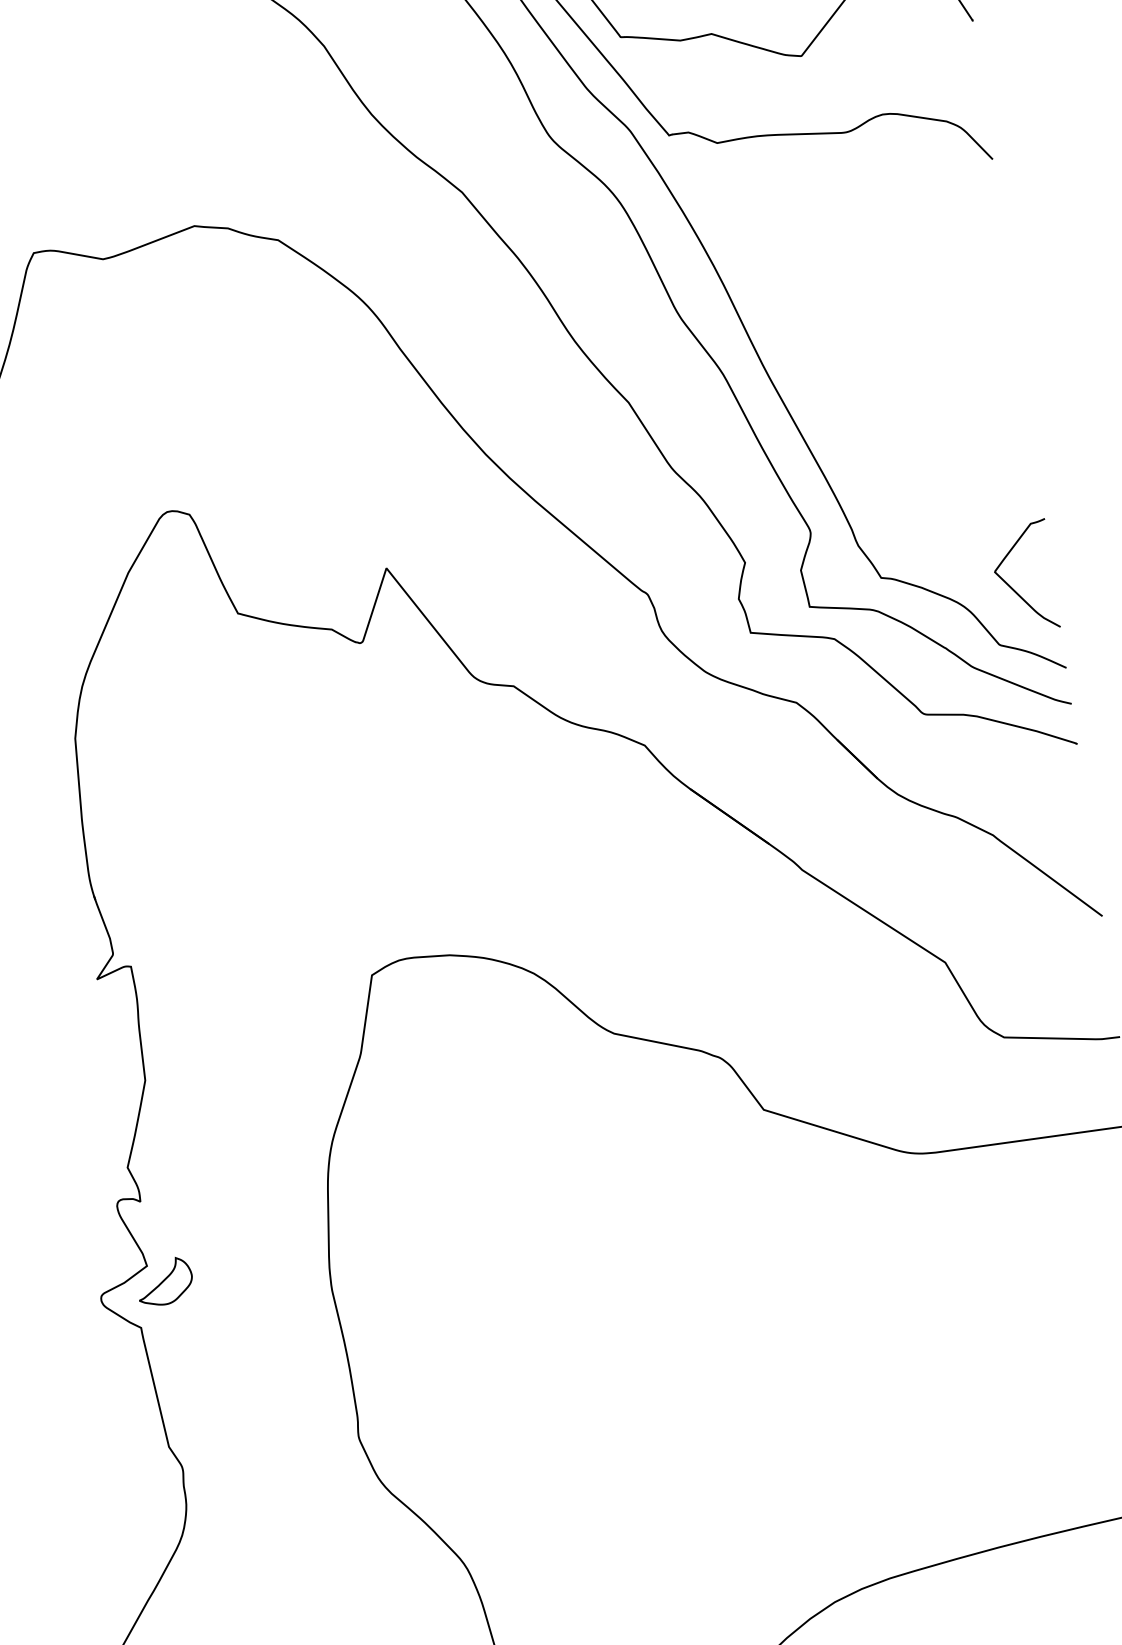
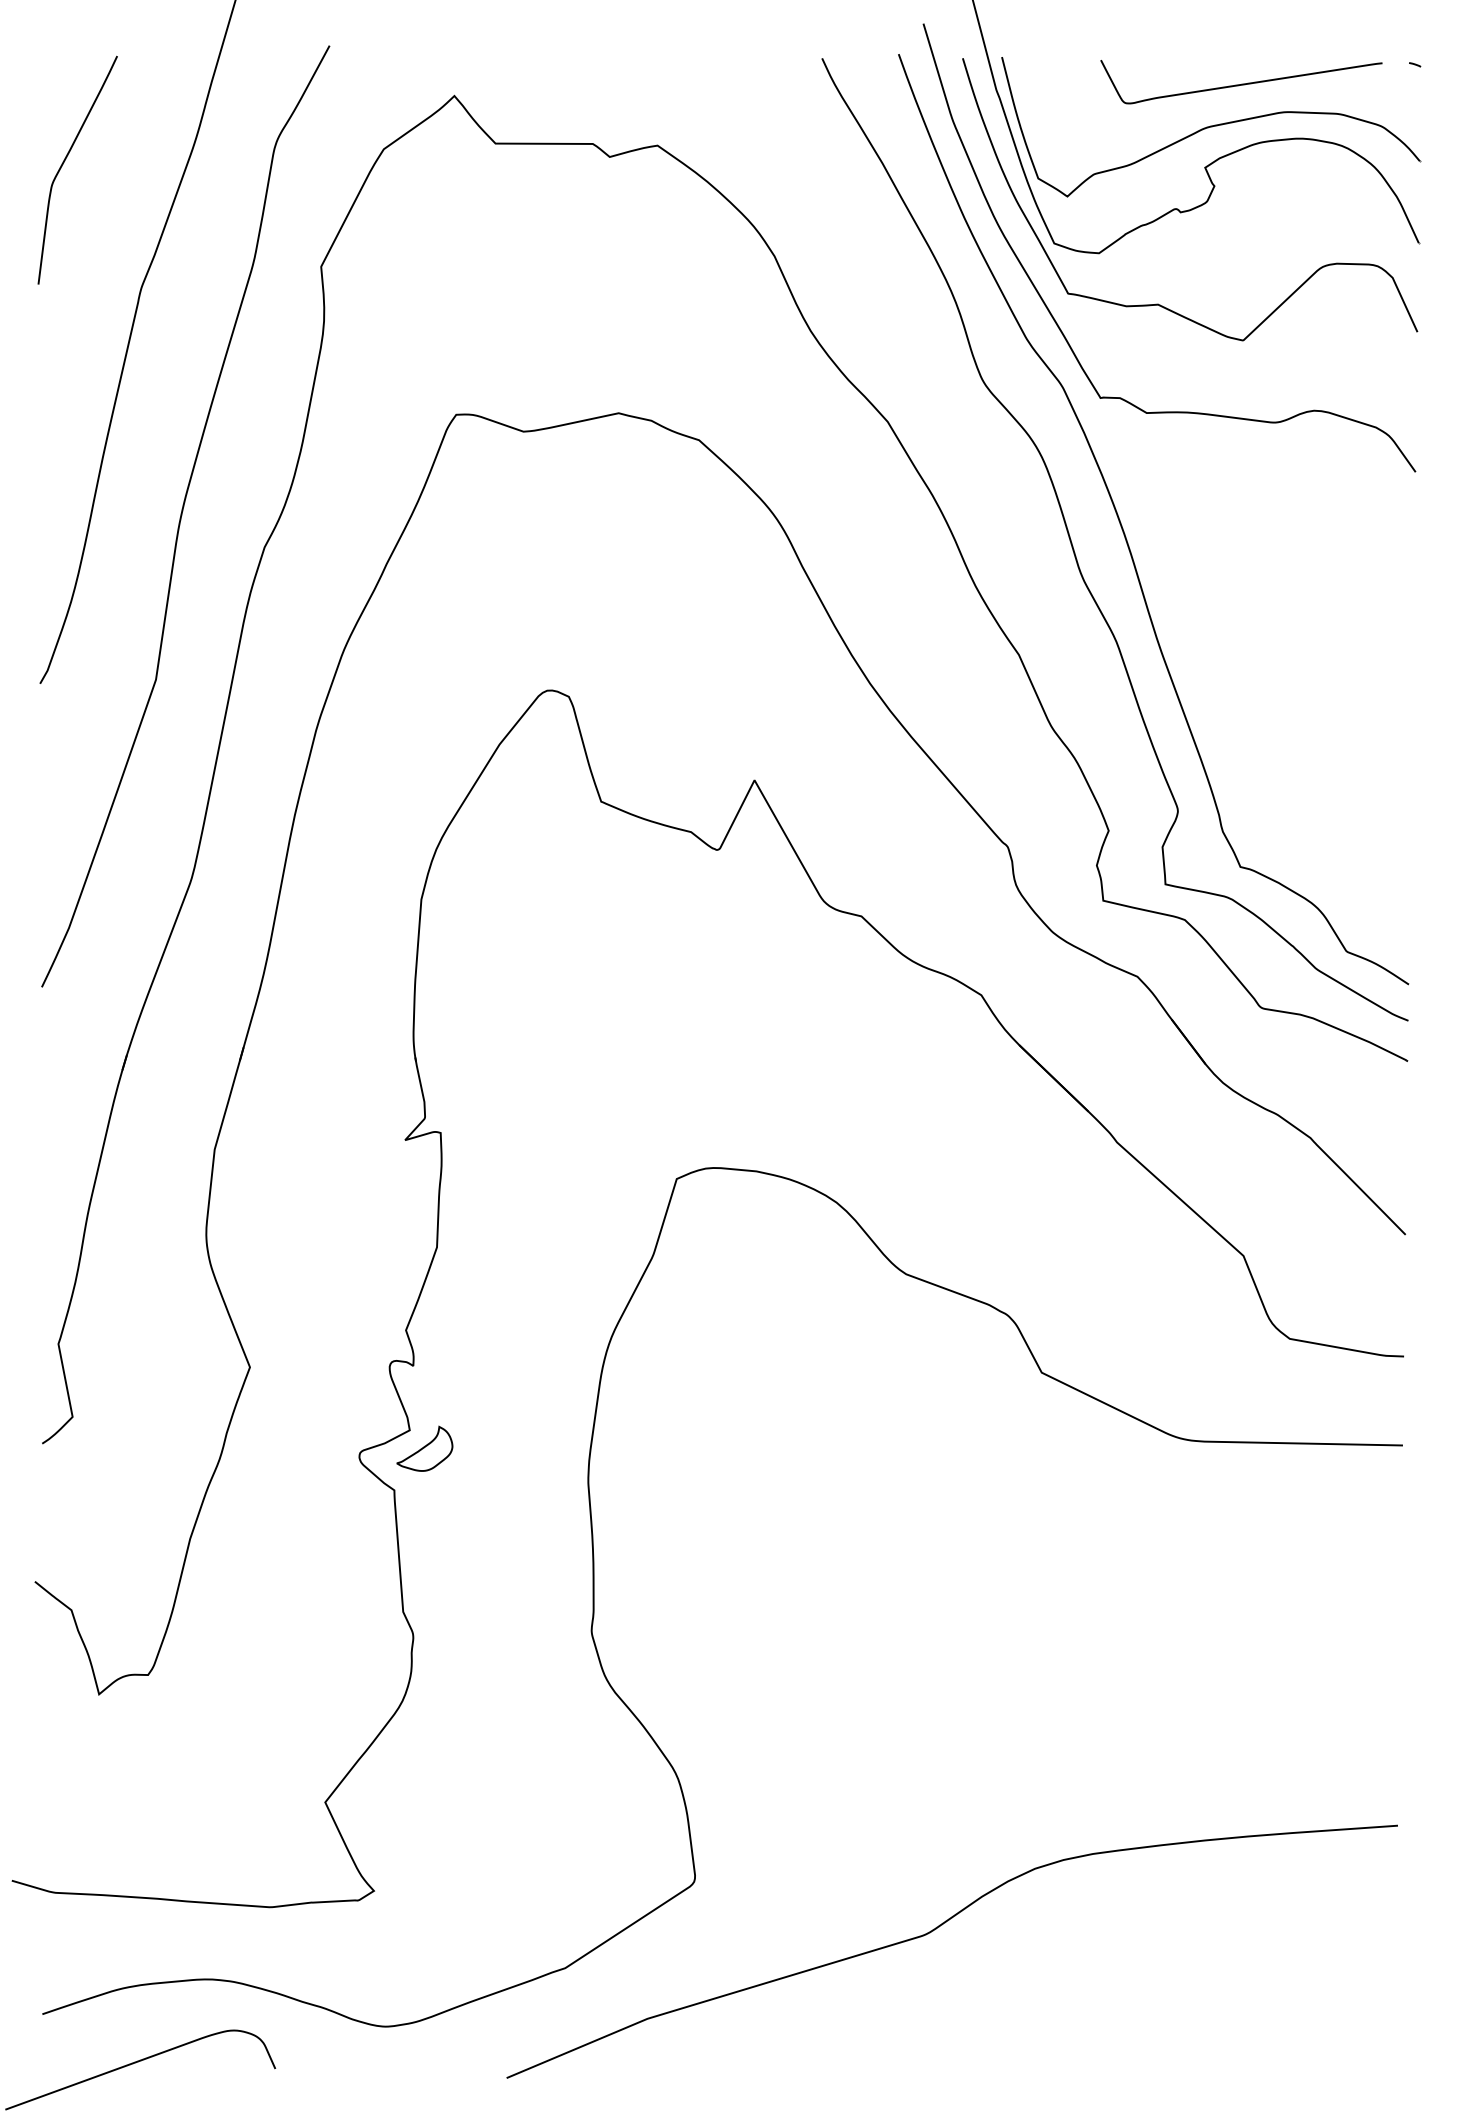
curve: (1013, 588) -> (1369, 898), removed

